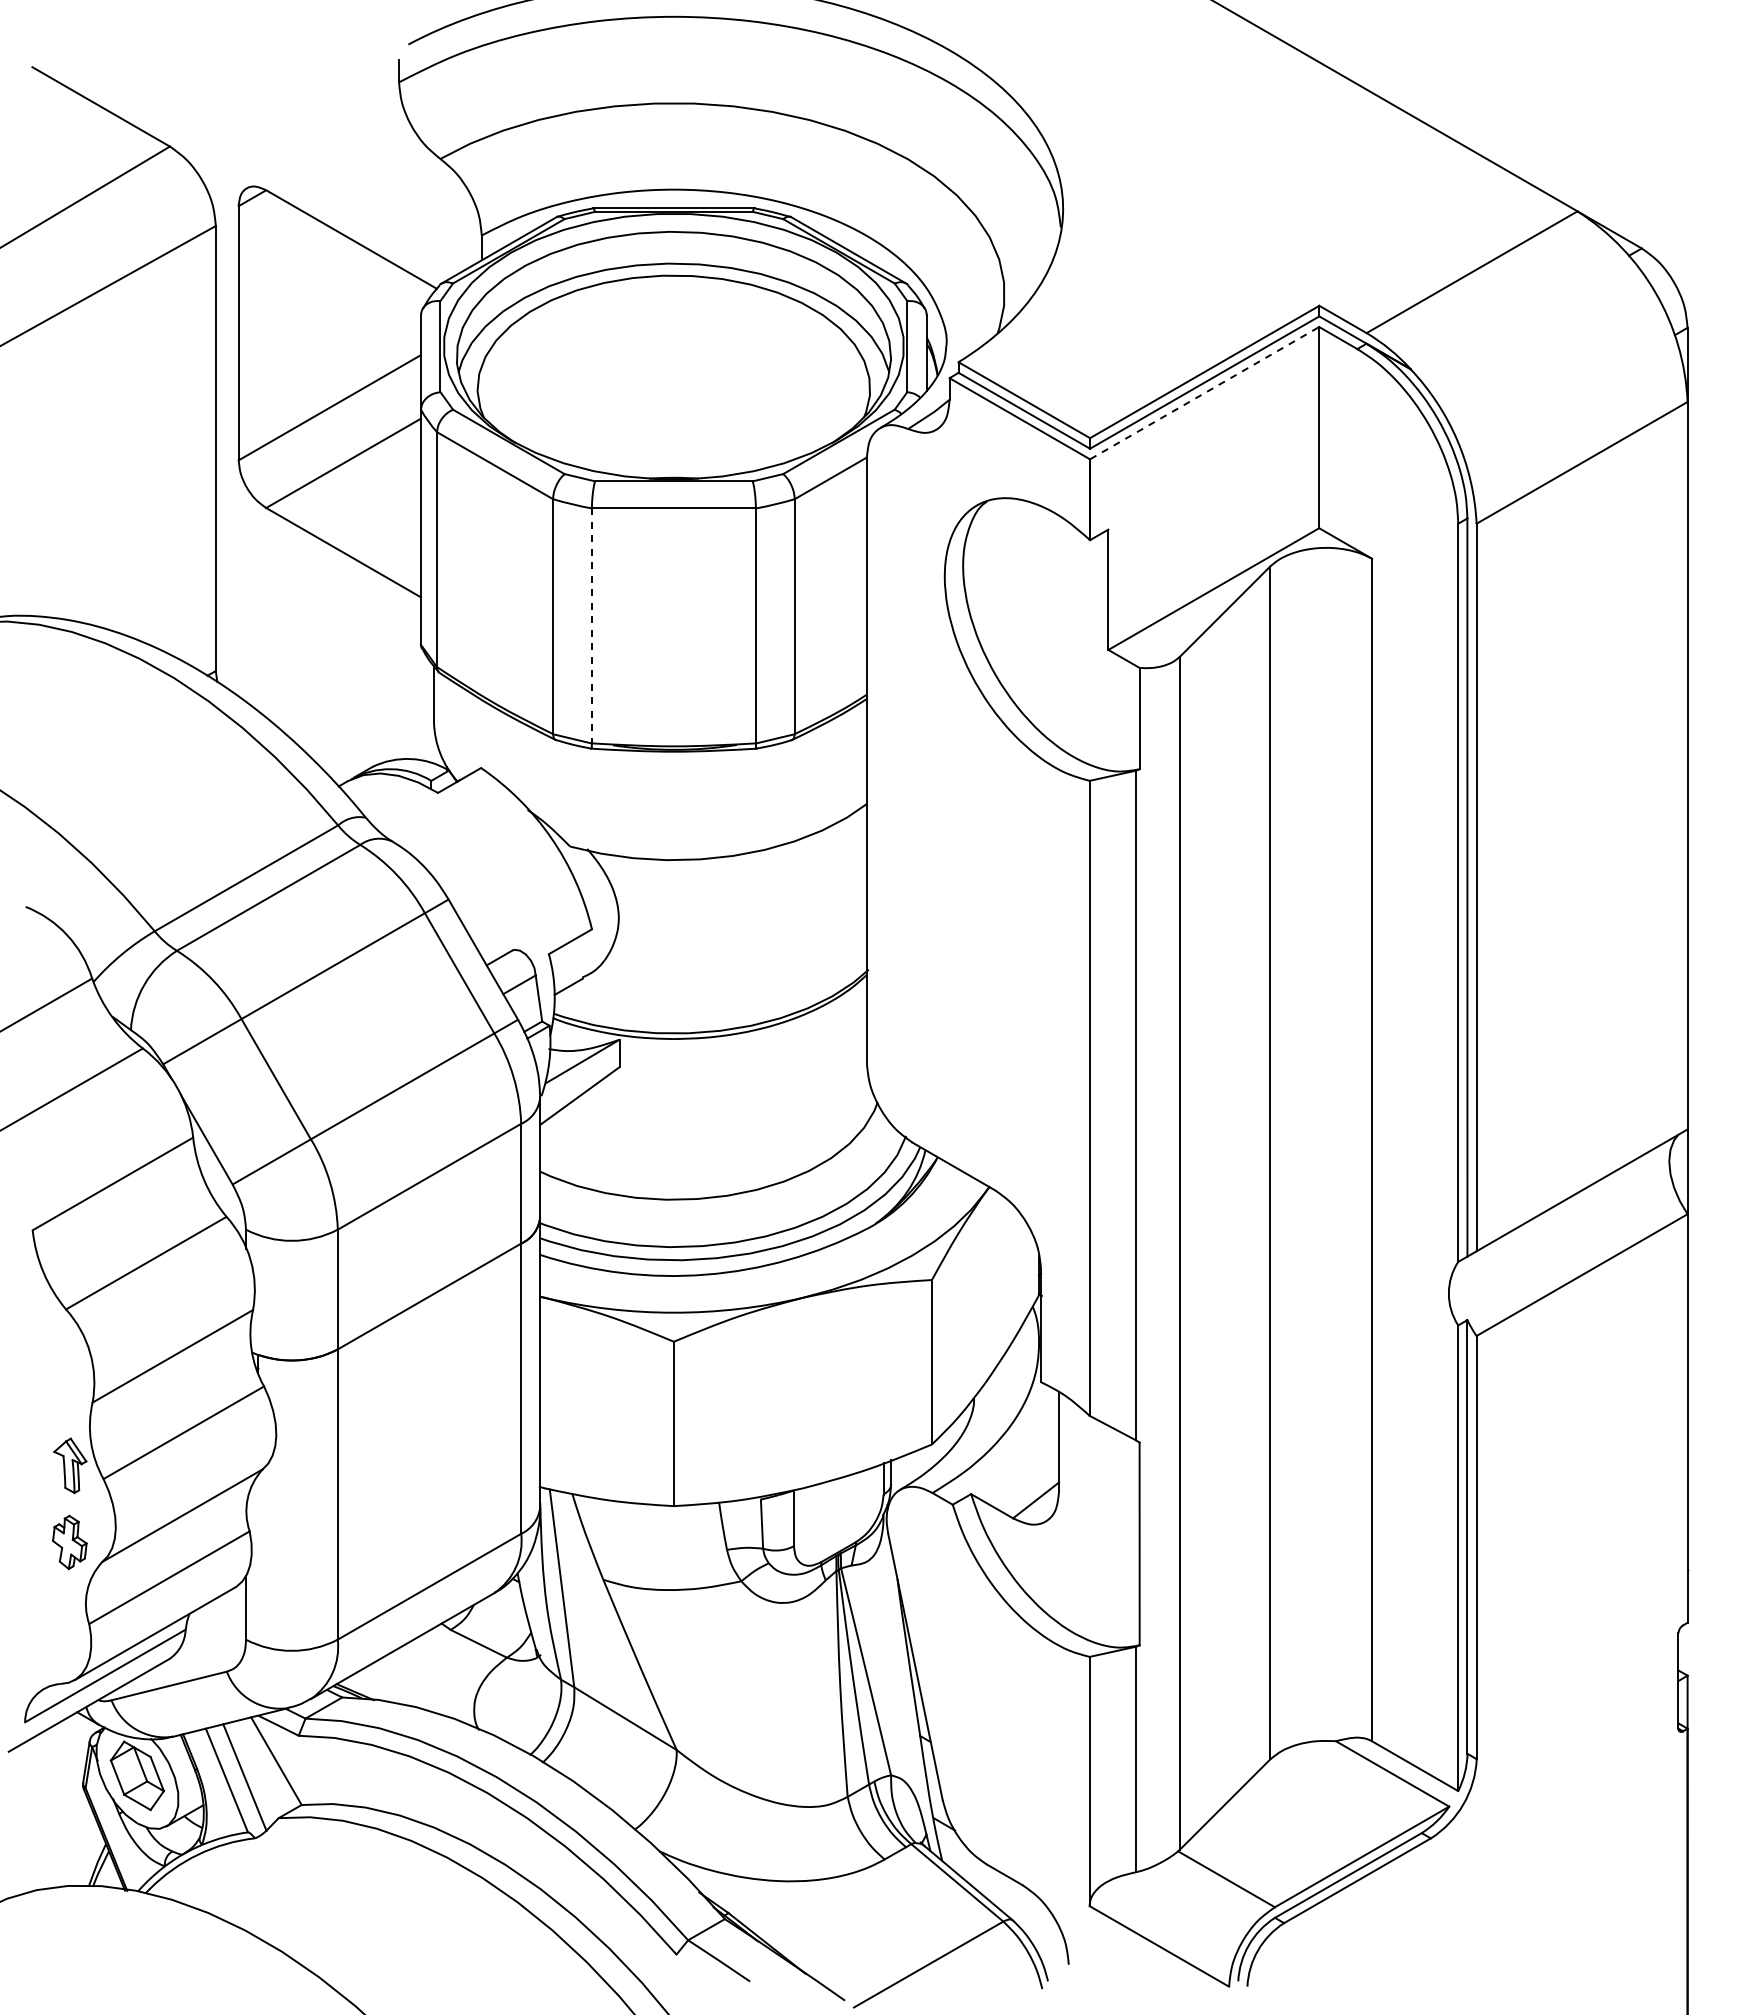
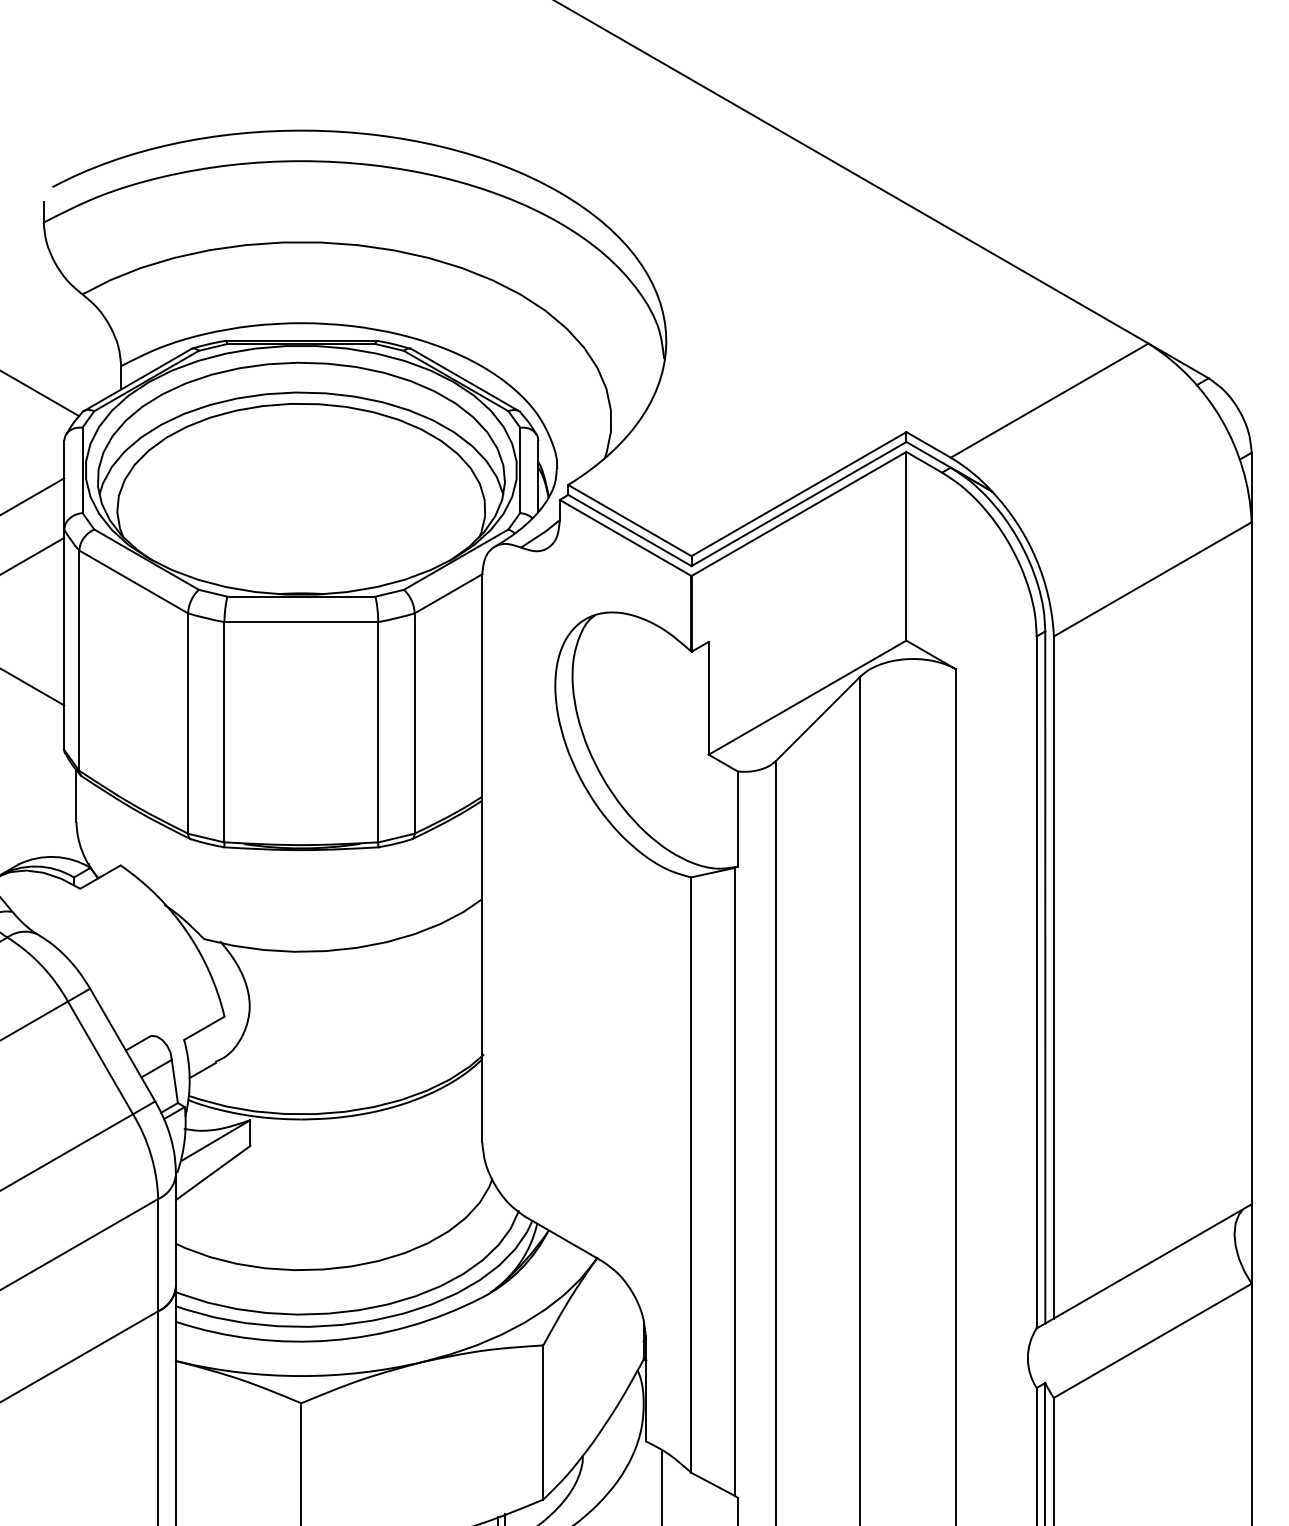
line: (1205, 392) -> (799, 513), dashed -> solid
line: (591, 626) -> (224, 732), dashed -> solid

